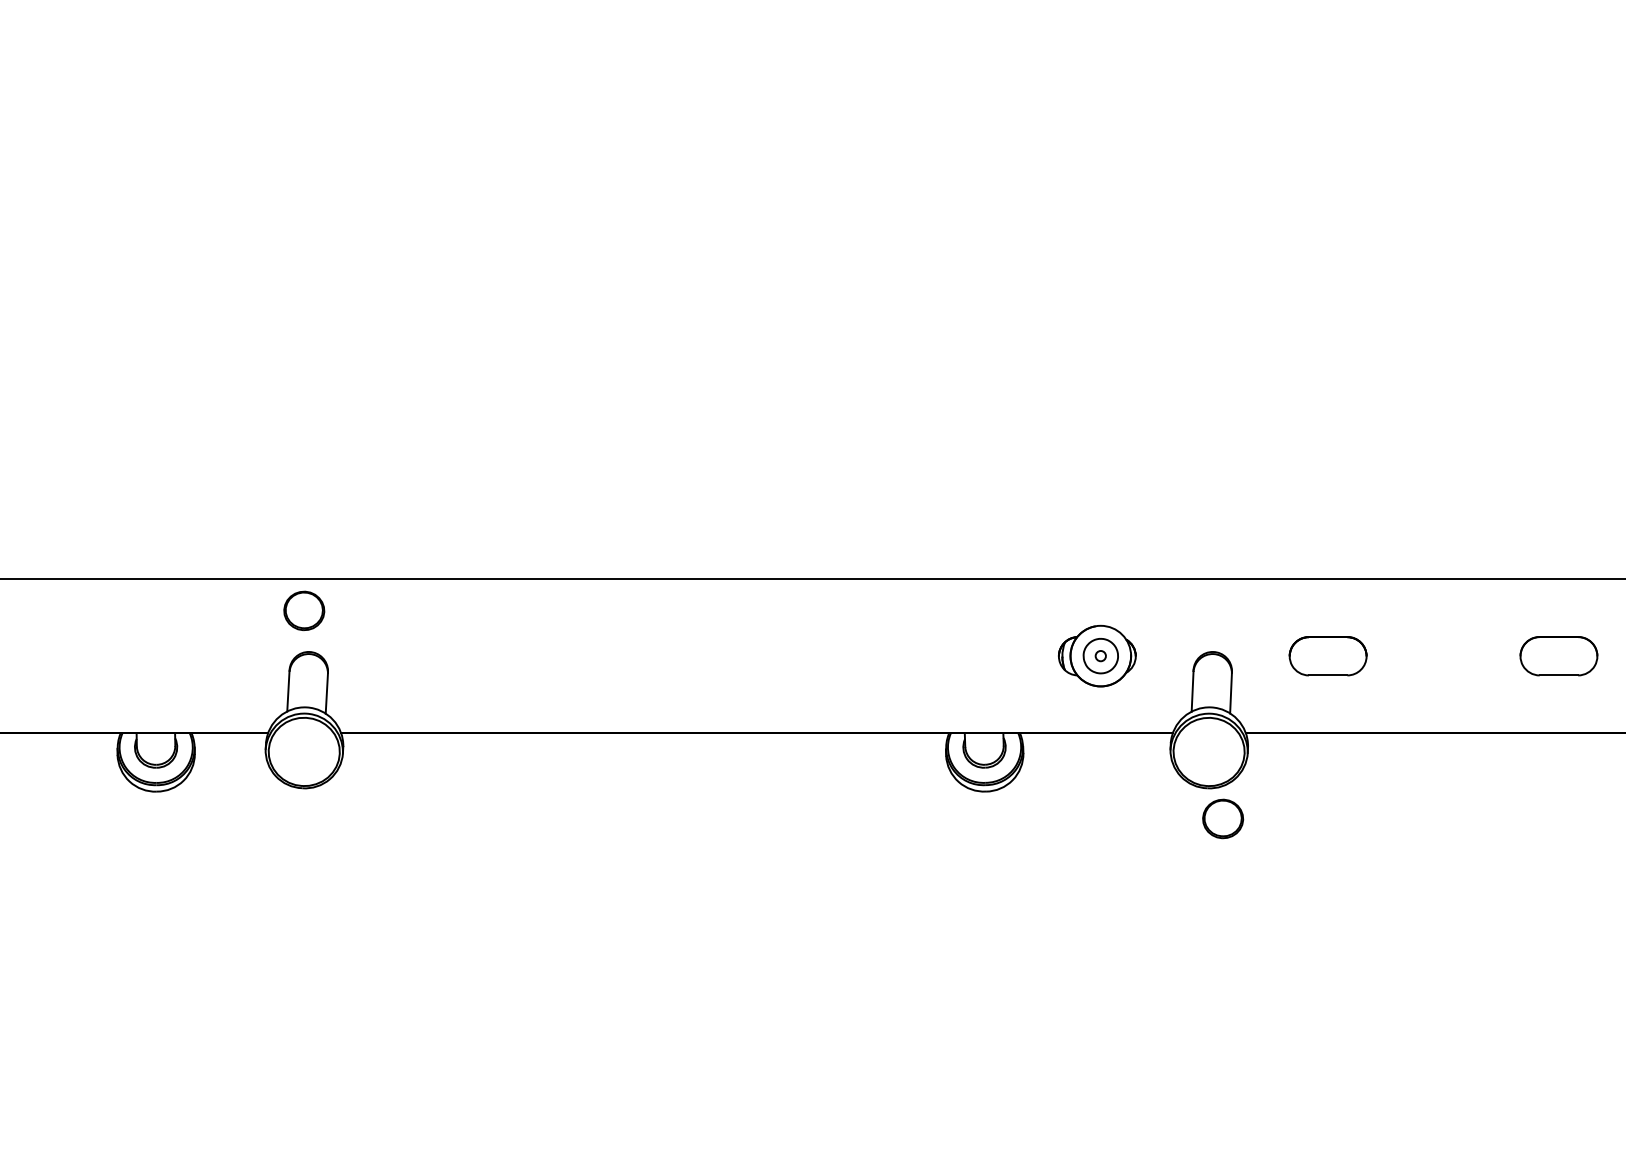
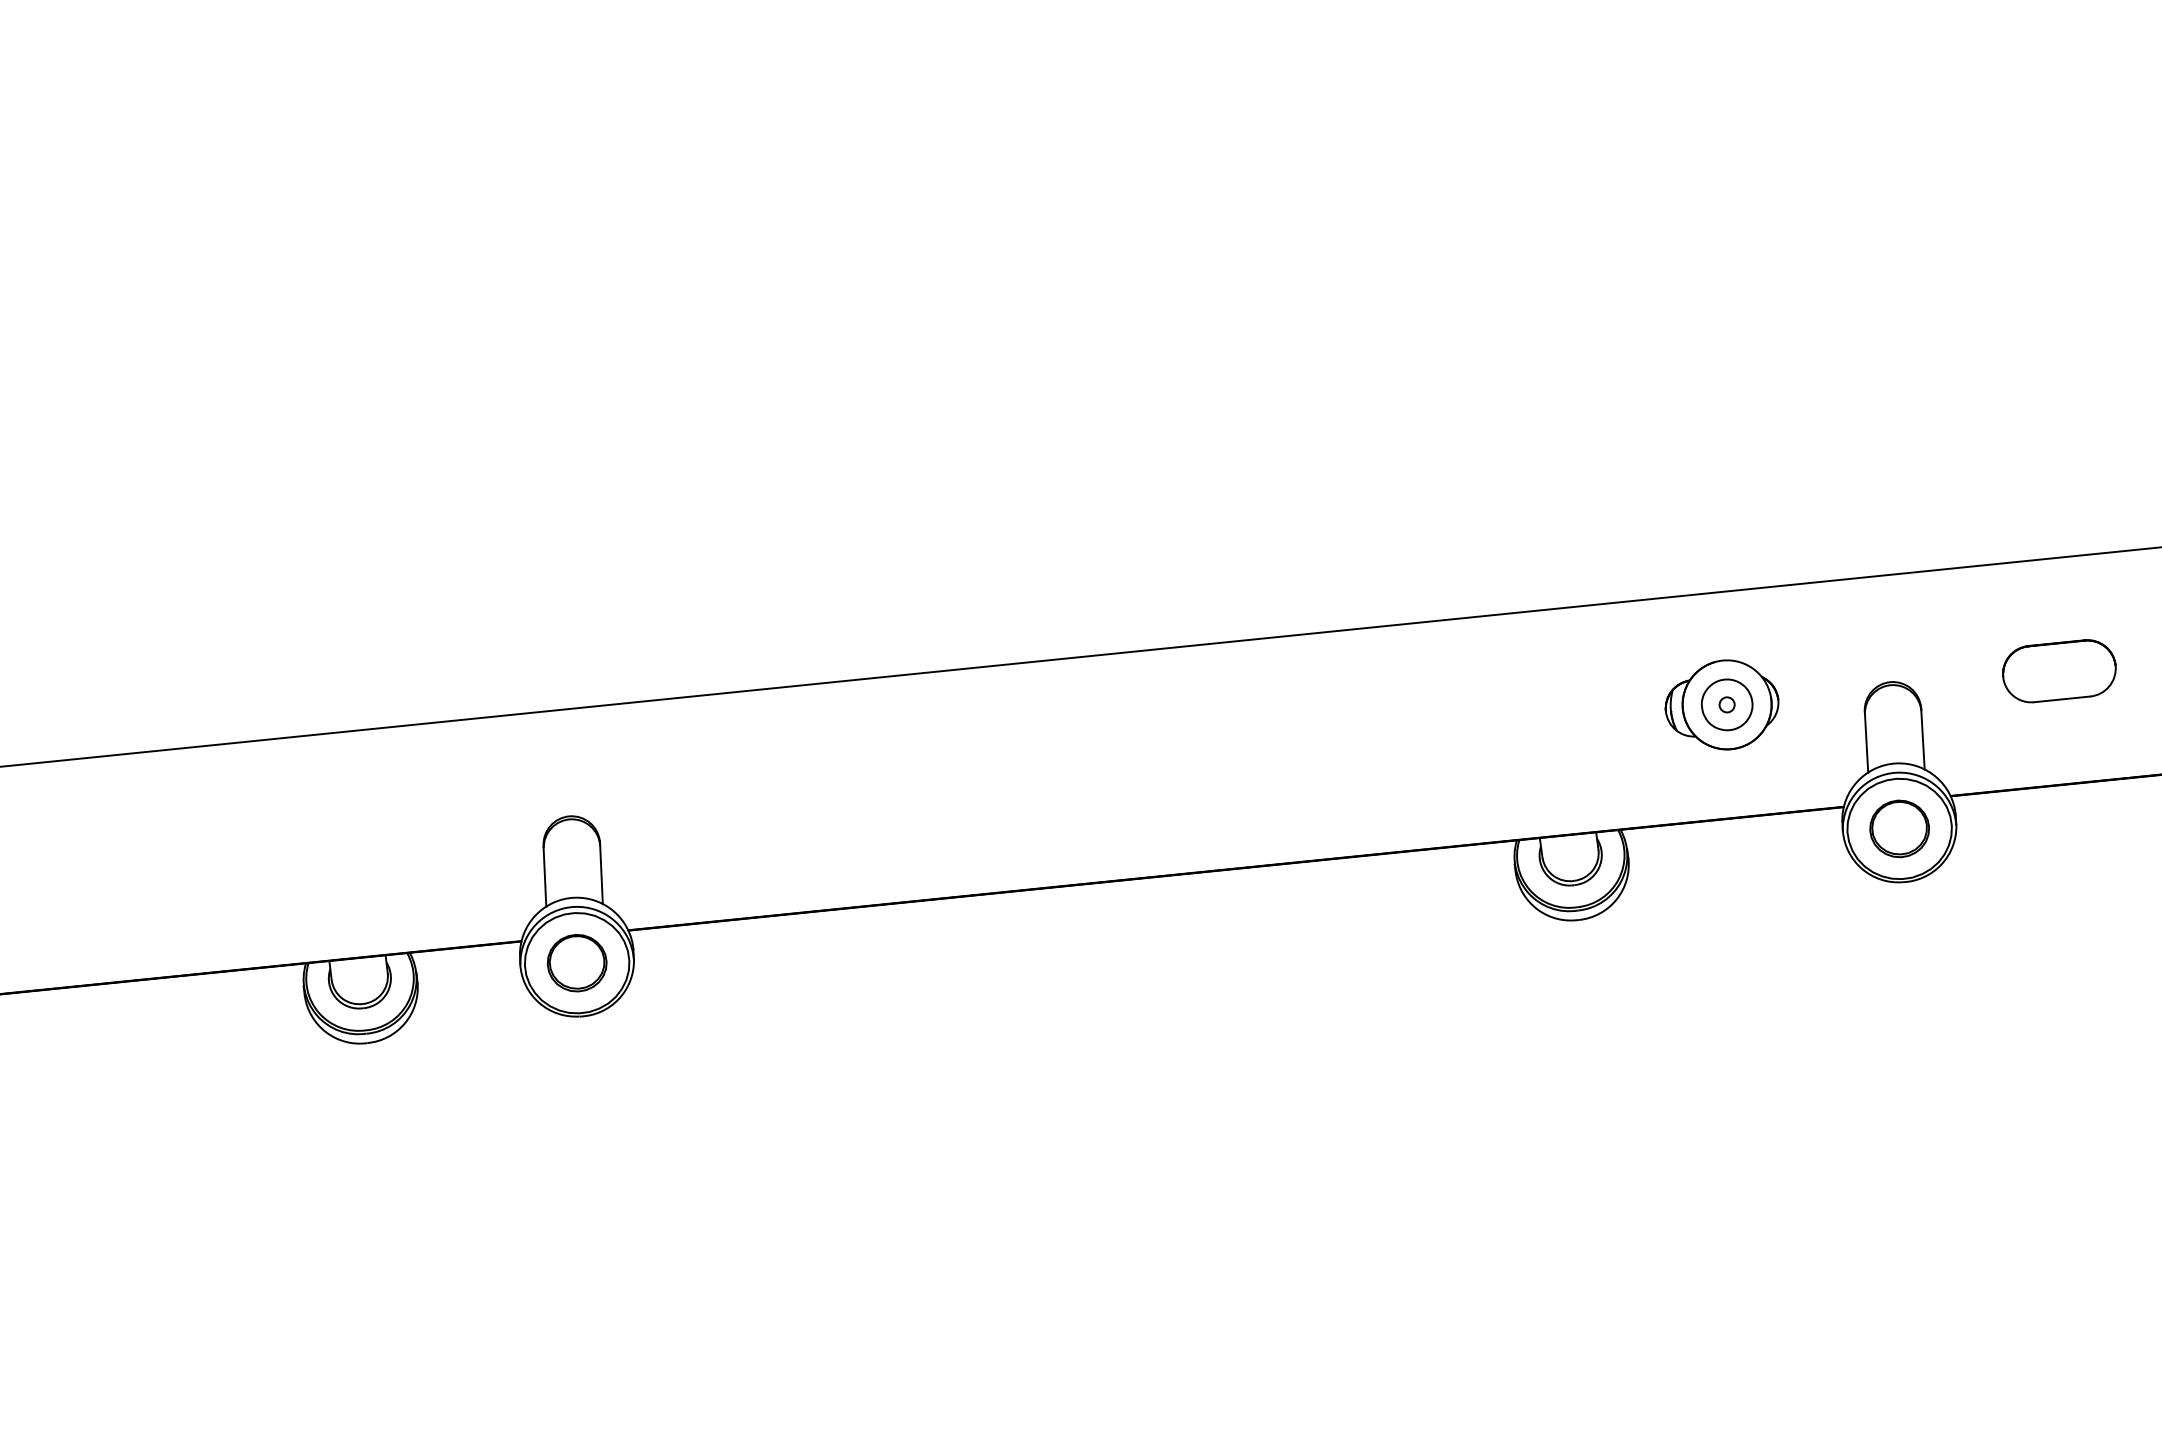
part: (304, 610) -> (577, 962), moved
part: (1223, 818) -> (1900, 828), moved

